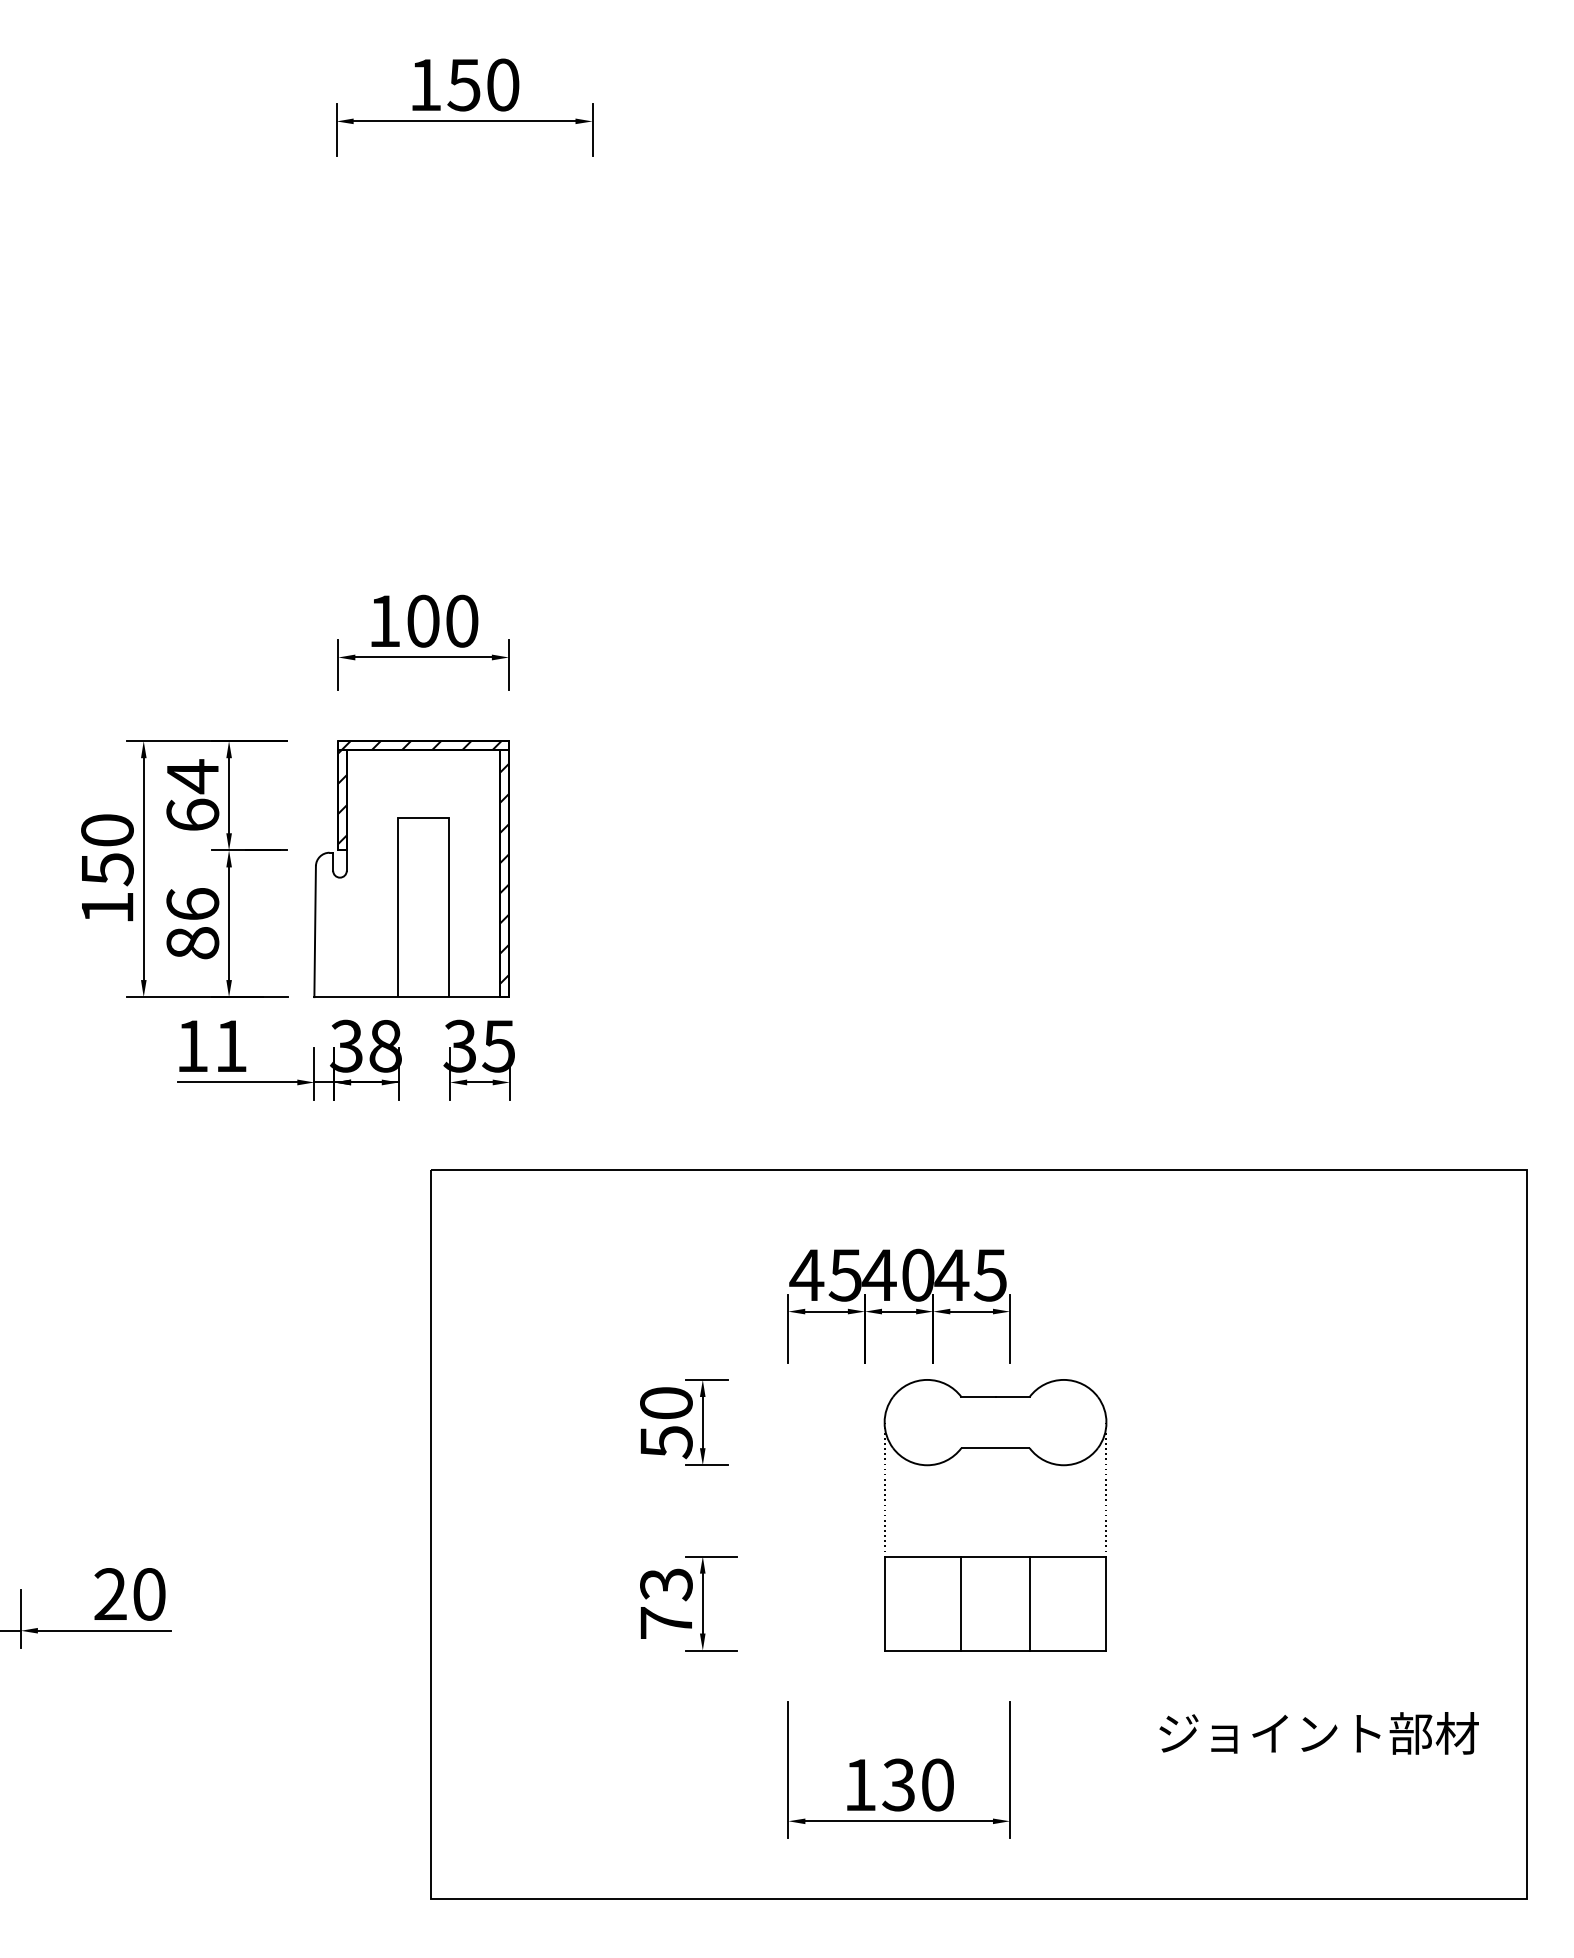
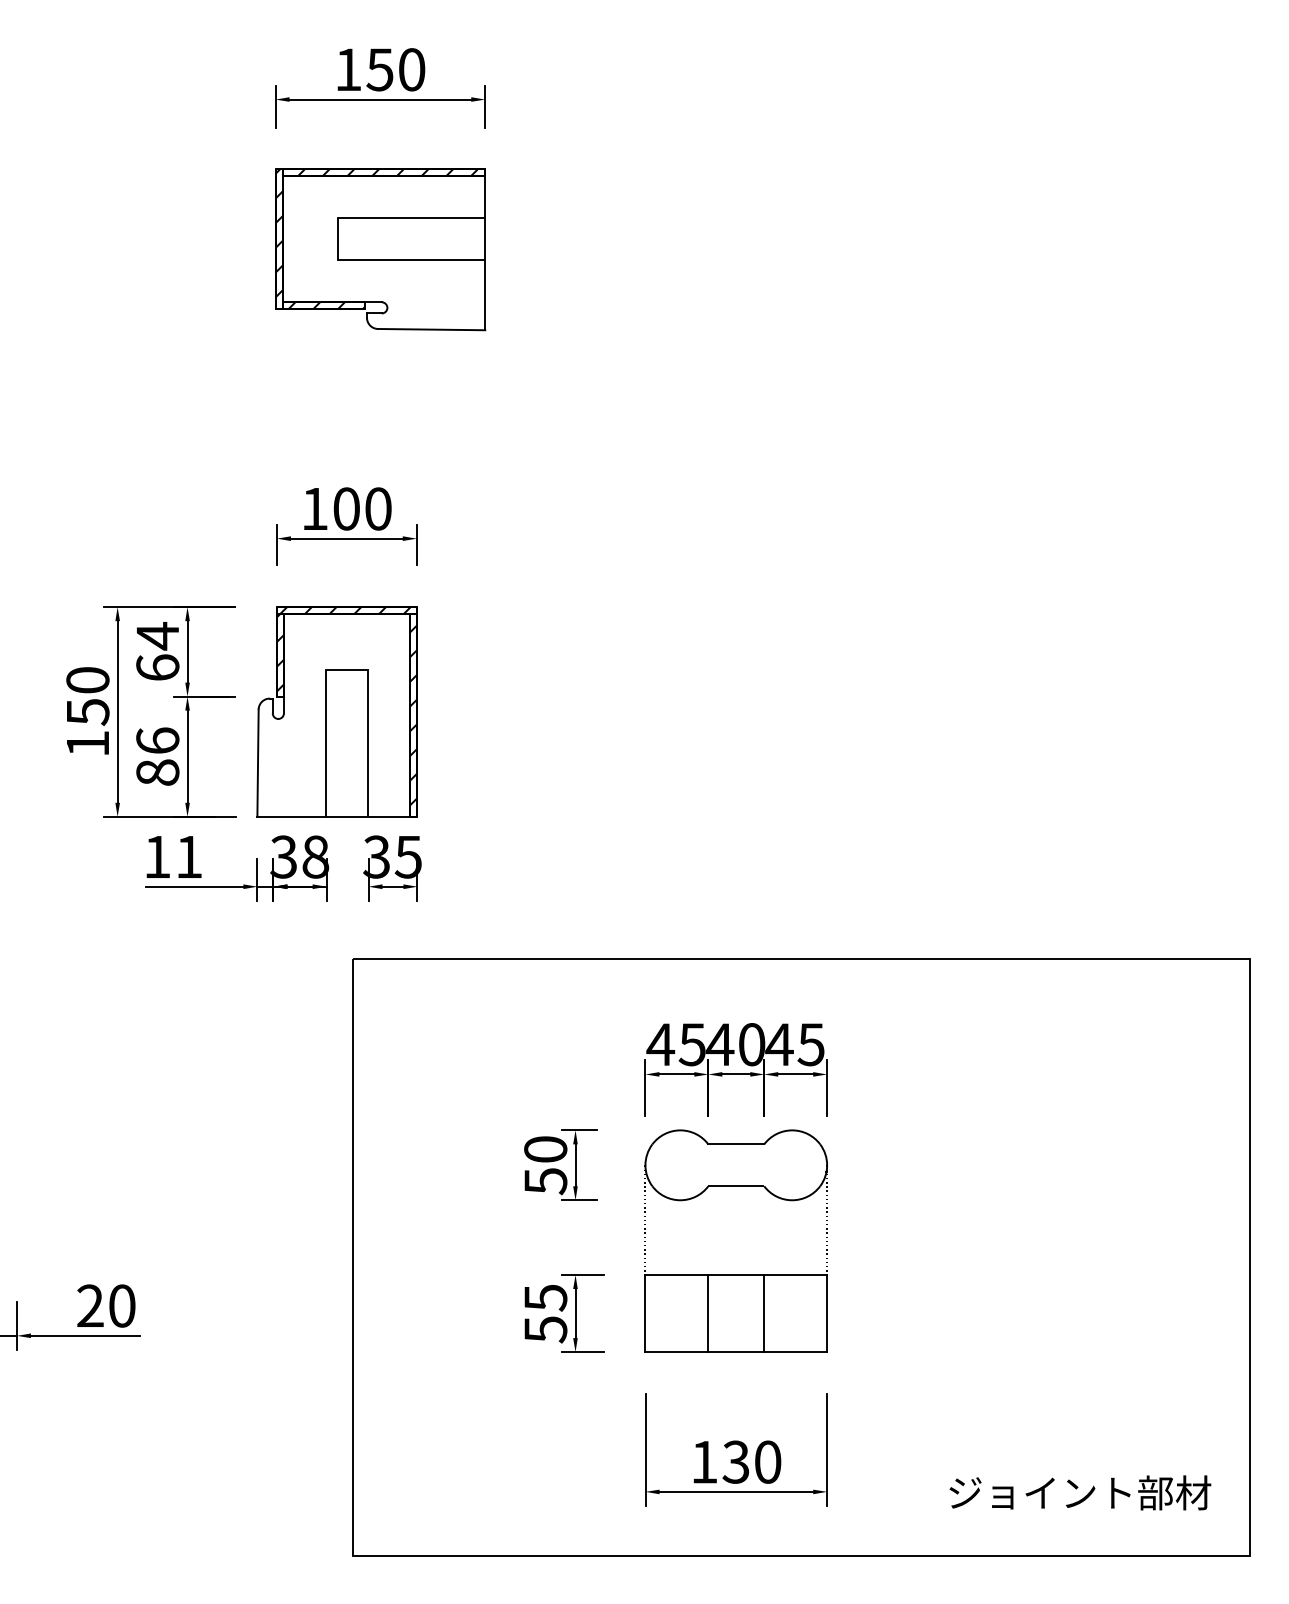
part: (464, 304) -> (380, 249), added
part: (994, 1555) -> (735, 1274), moved
text: (666, 1604) -> (545, 1314), 73 -> 55
text: (1319, 1732) -> (1080, 1492), moved

